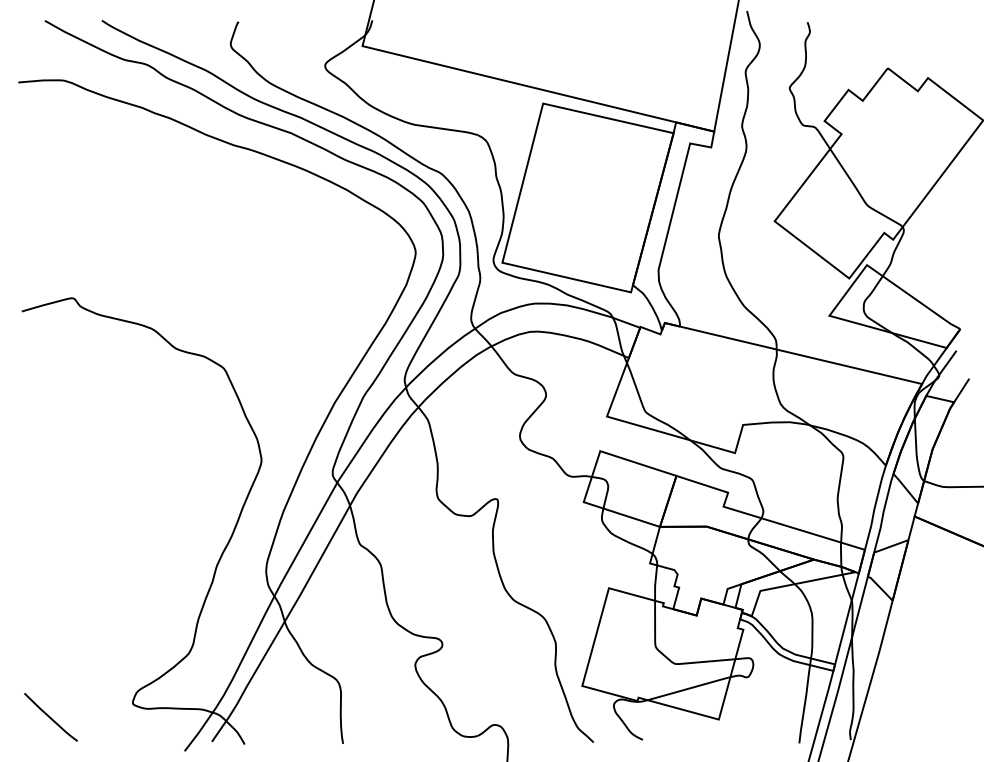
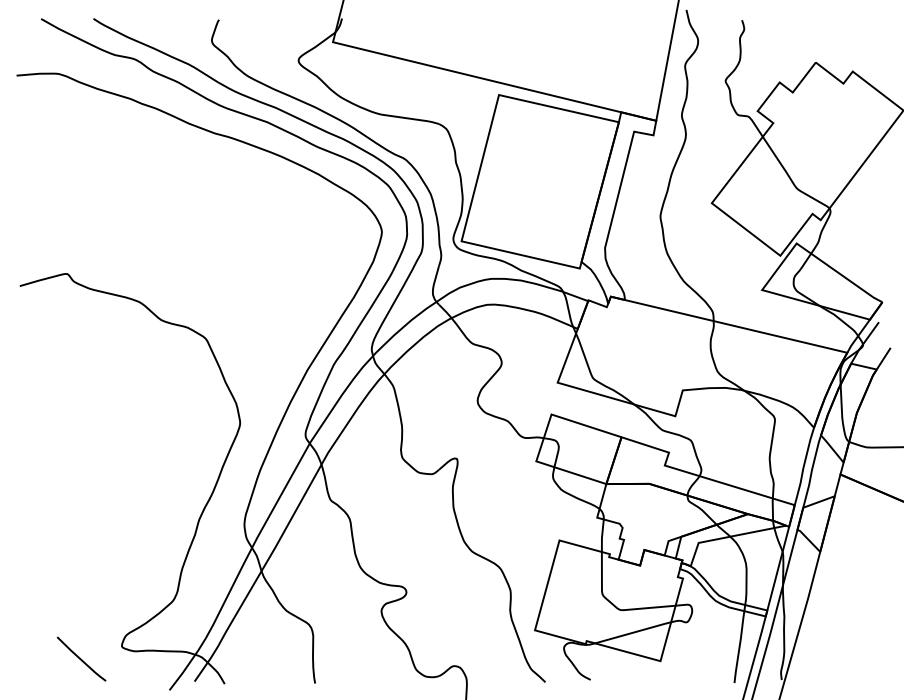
line: (50, 717) -> (81, 659), moved

